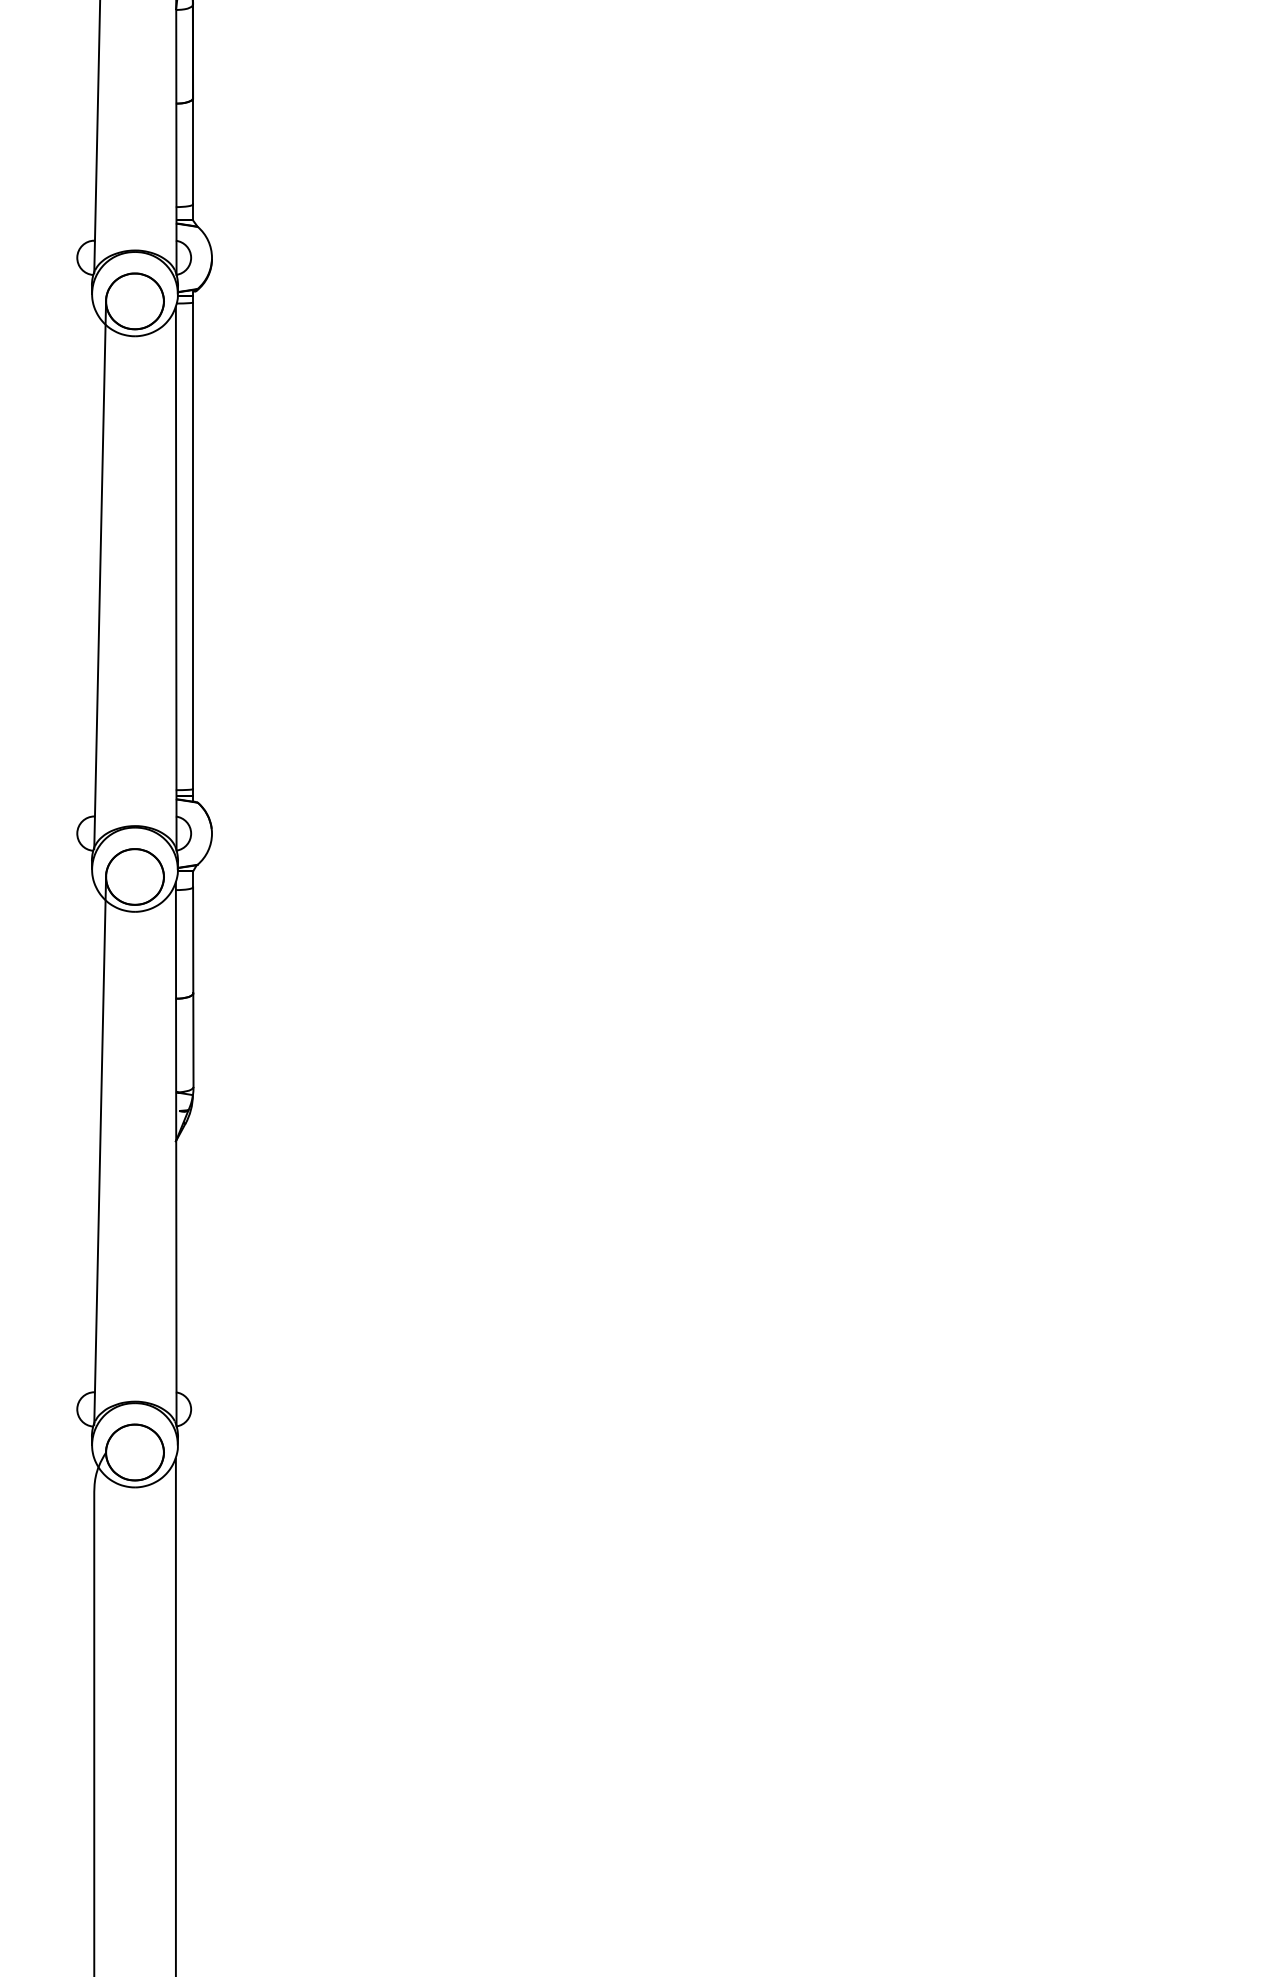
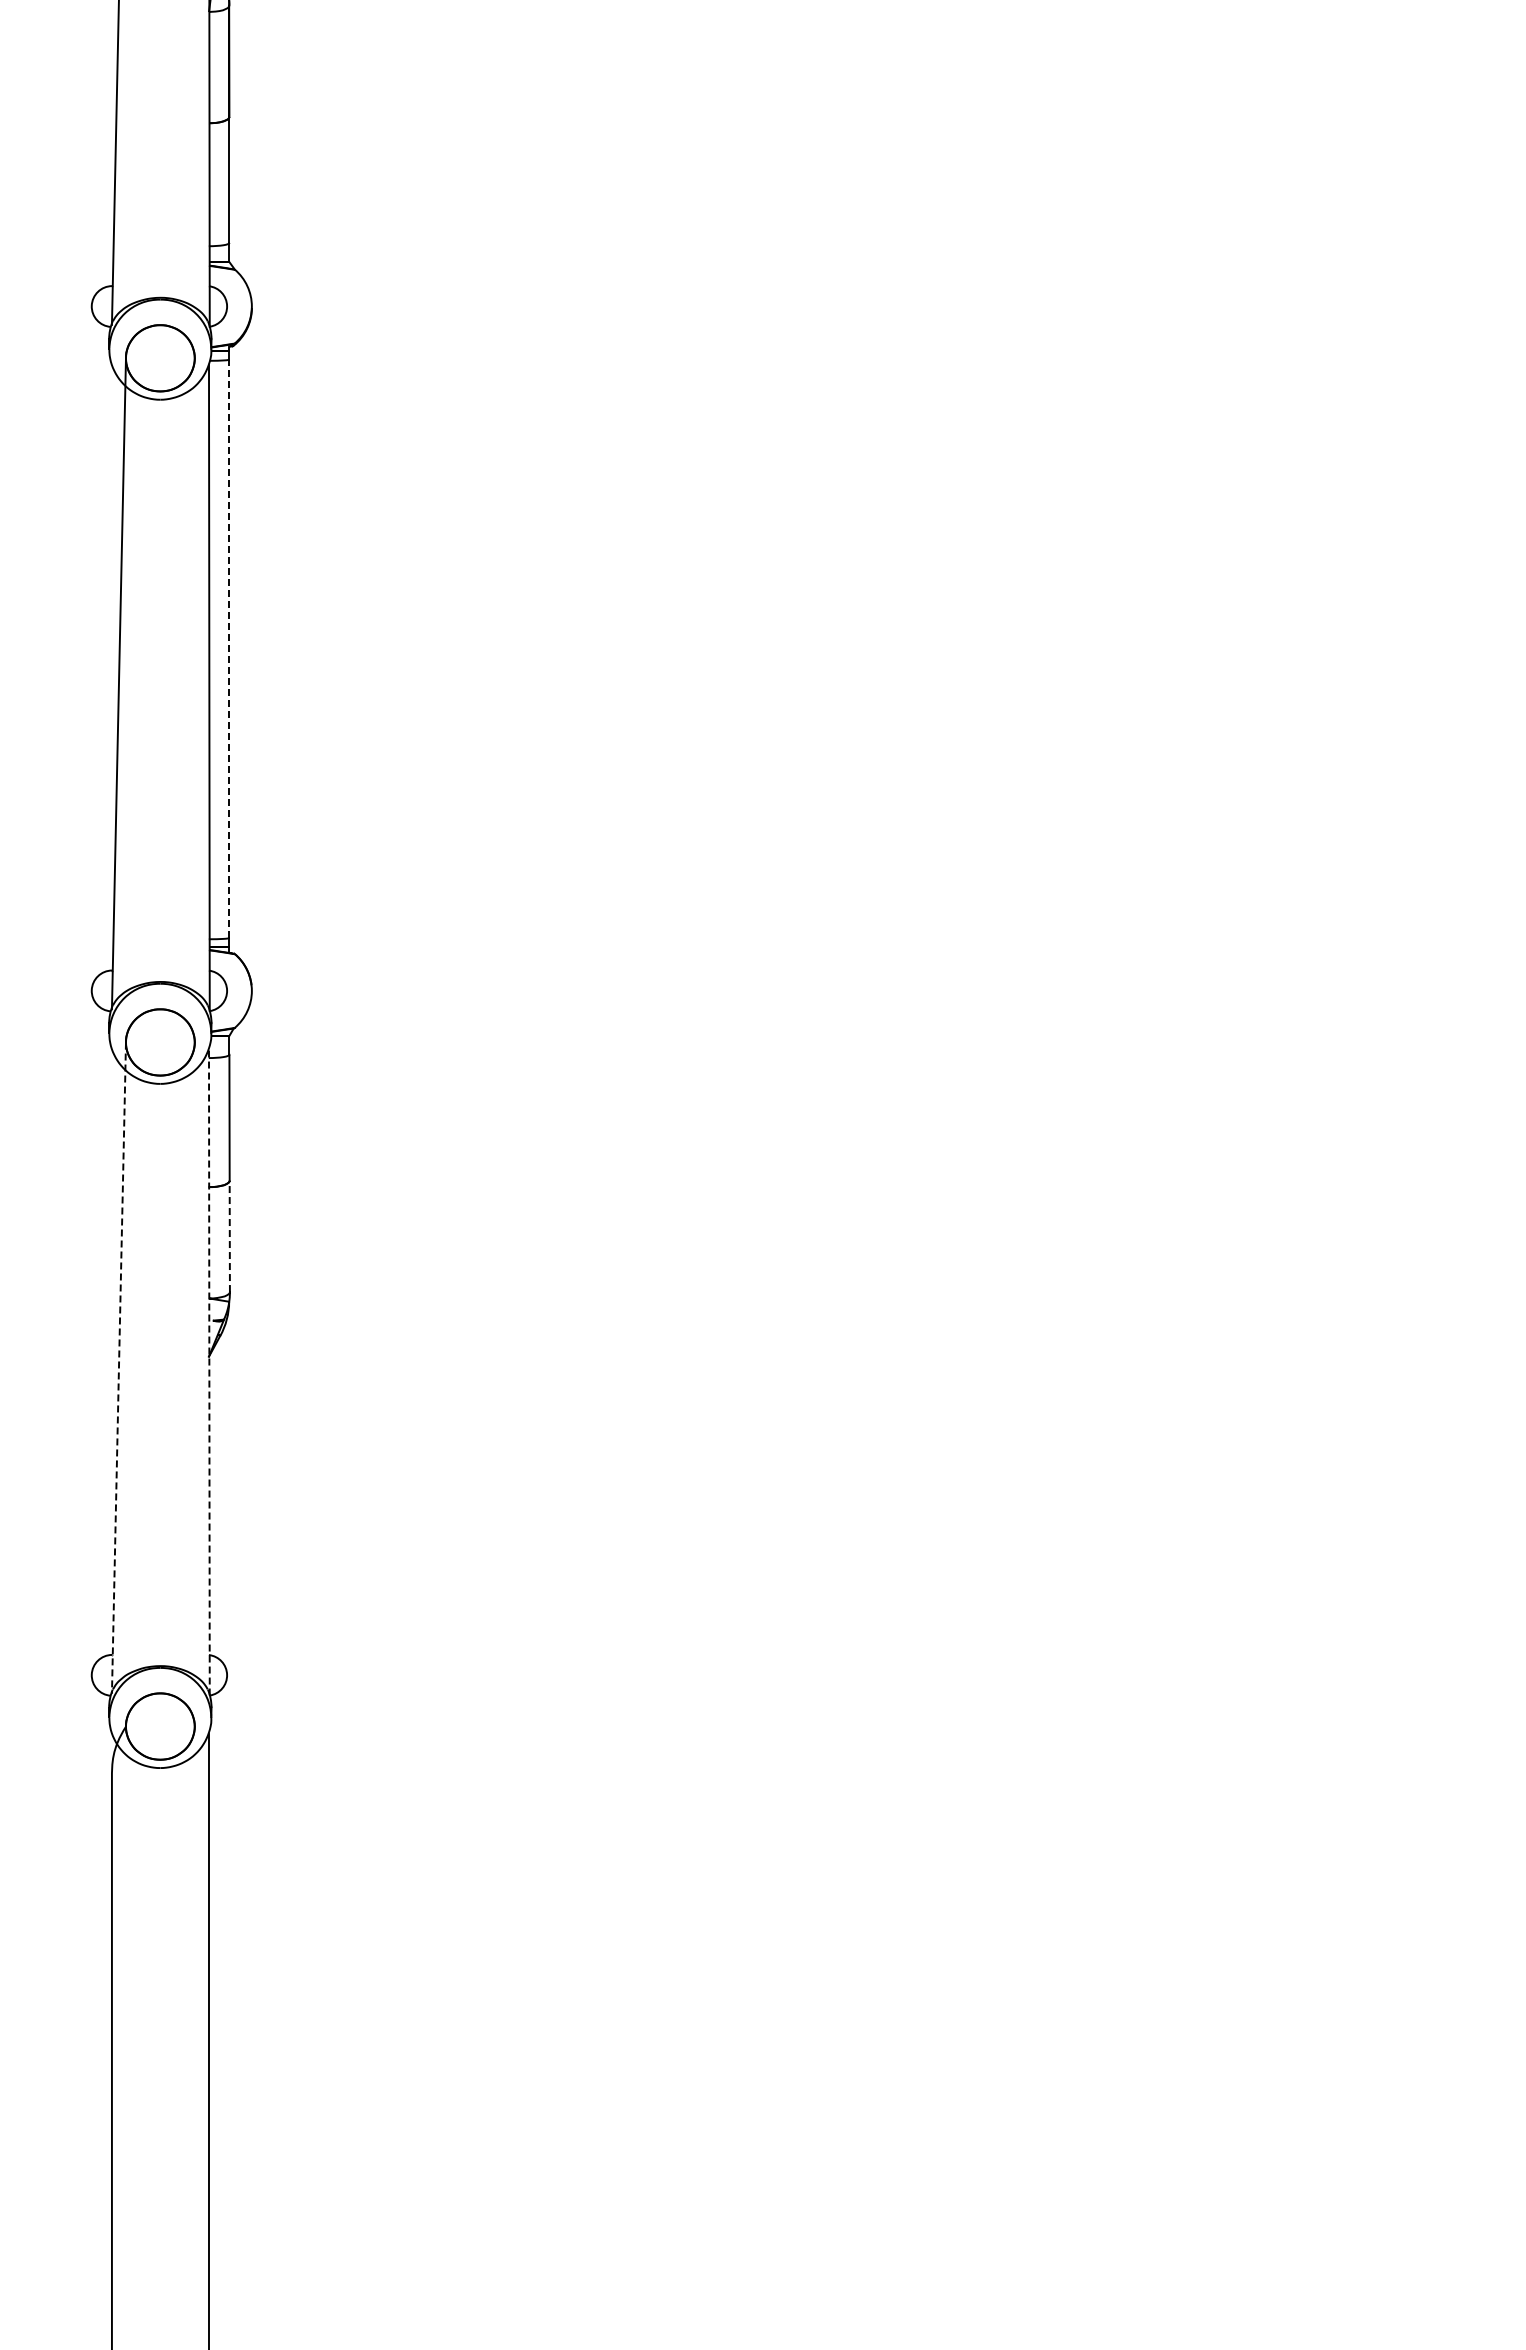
line: (193, 545) -> (229, 648), solid -> dashed
line: (193, 1040) -> (229, 1236), solid -> dashed
line: (99, 1151) -> (118, 1368), solid -> dashed
line: (176, 1153) -> (209, 1371), solid -> dashed

